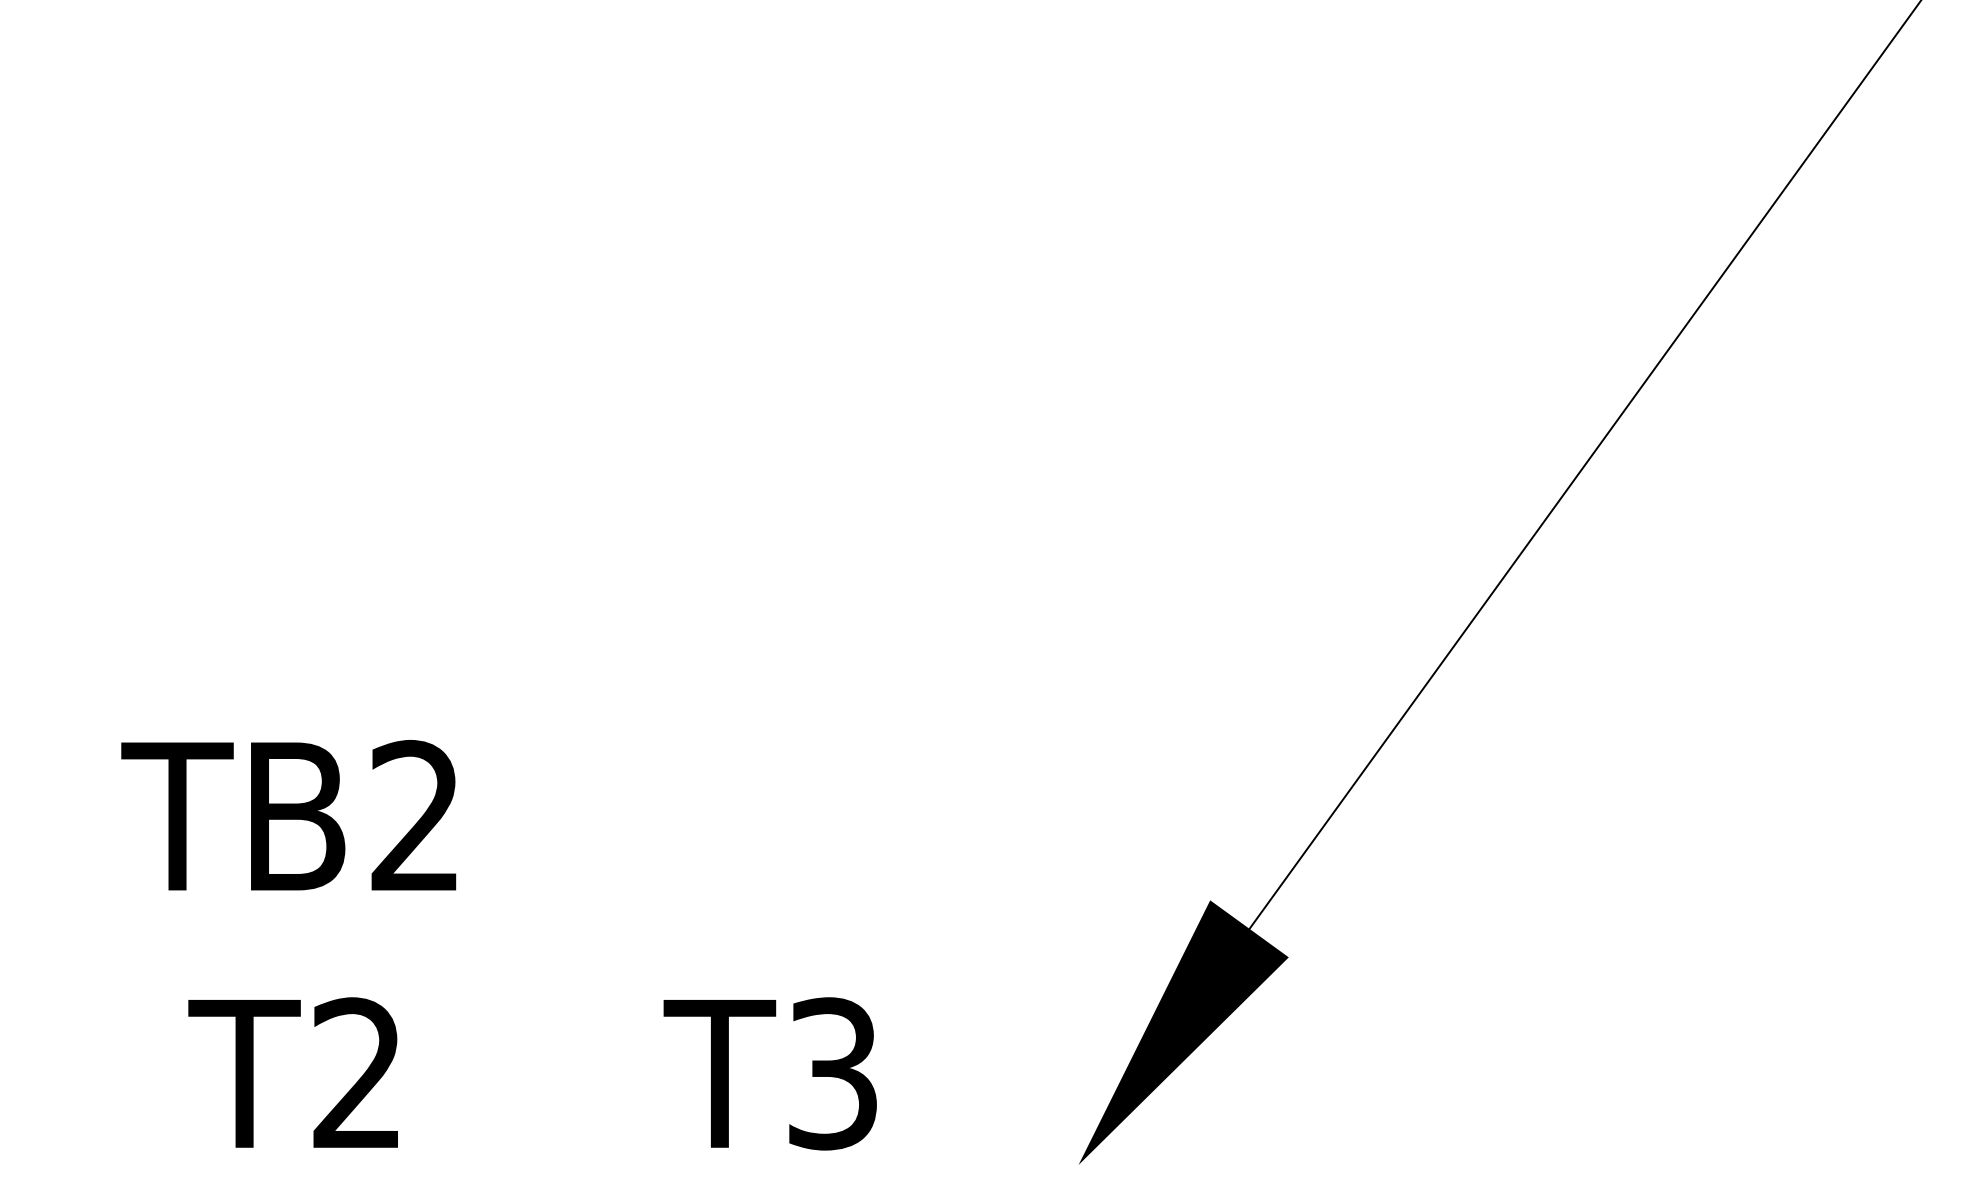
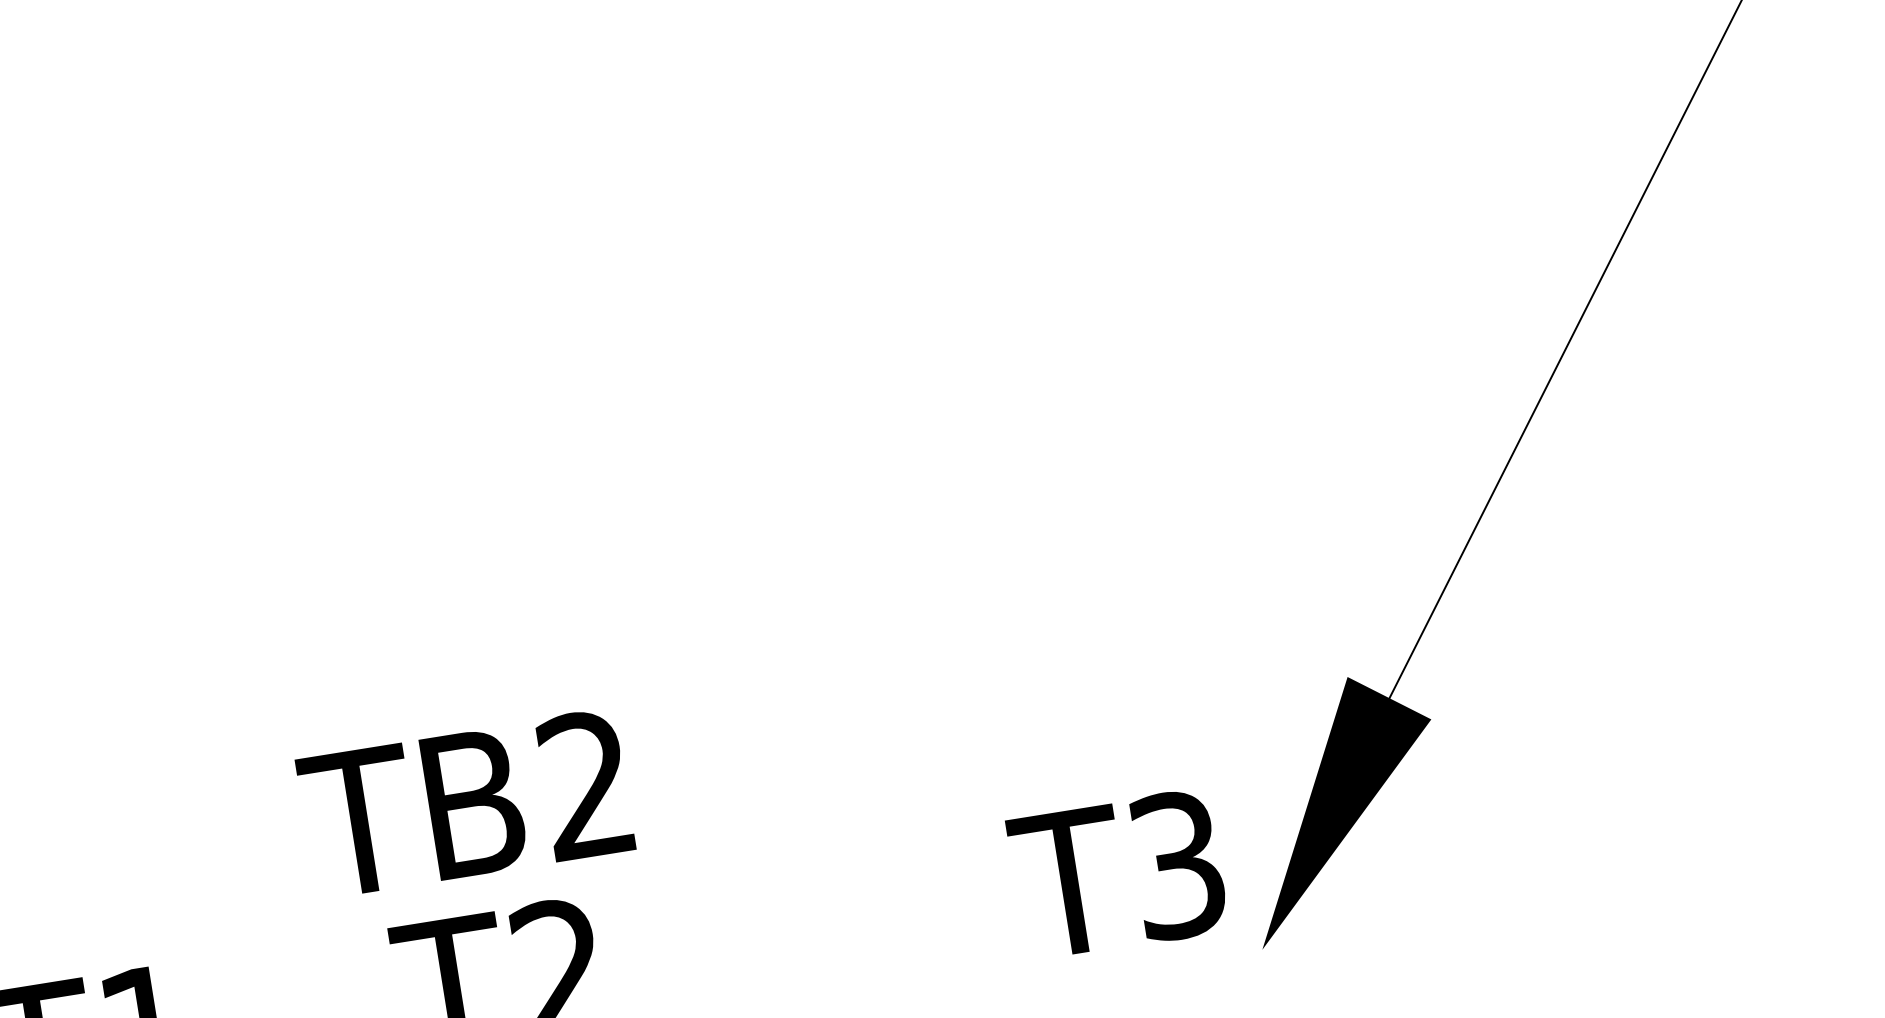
text: (288, 815) -> (465, 803), moved
text: (769, 1073) -> (1117, 874), moved

